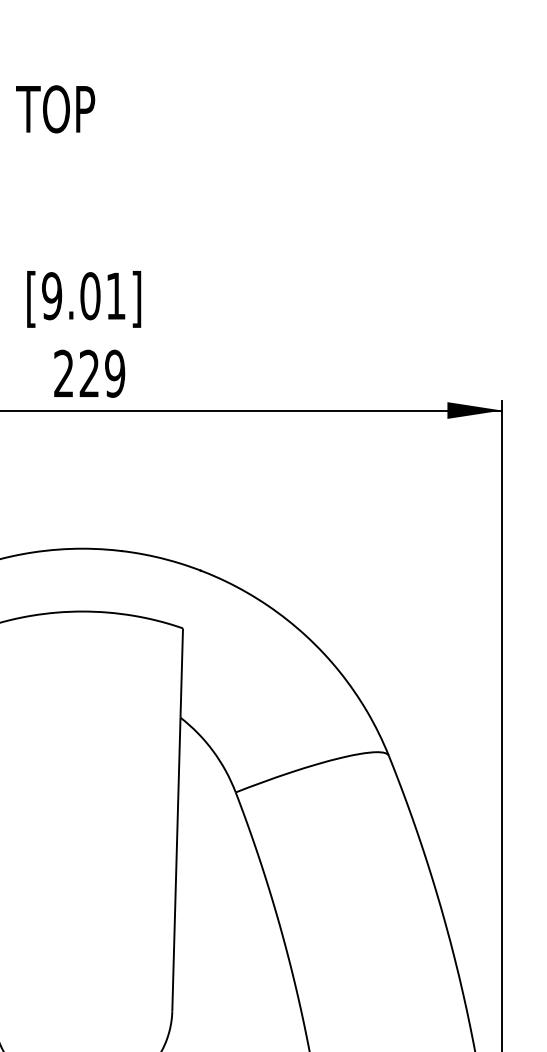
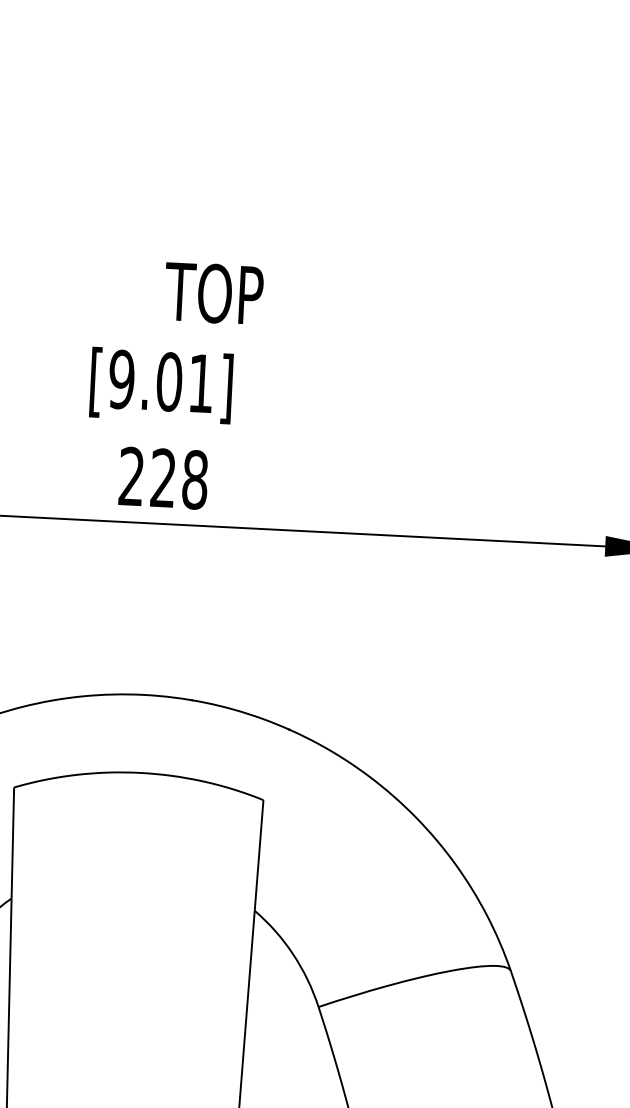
text: (55, 109) -> (213, 293), moved
text: (115, 373) -> (195, 479), 229 -> 228

